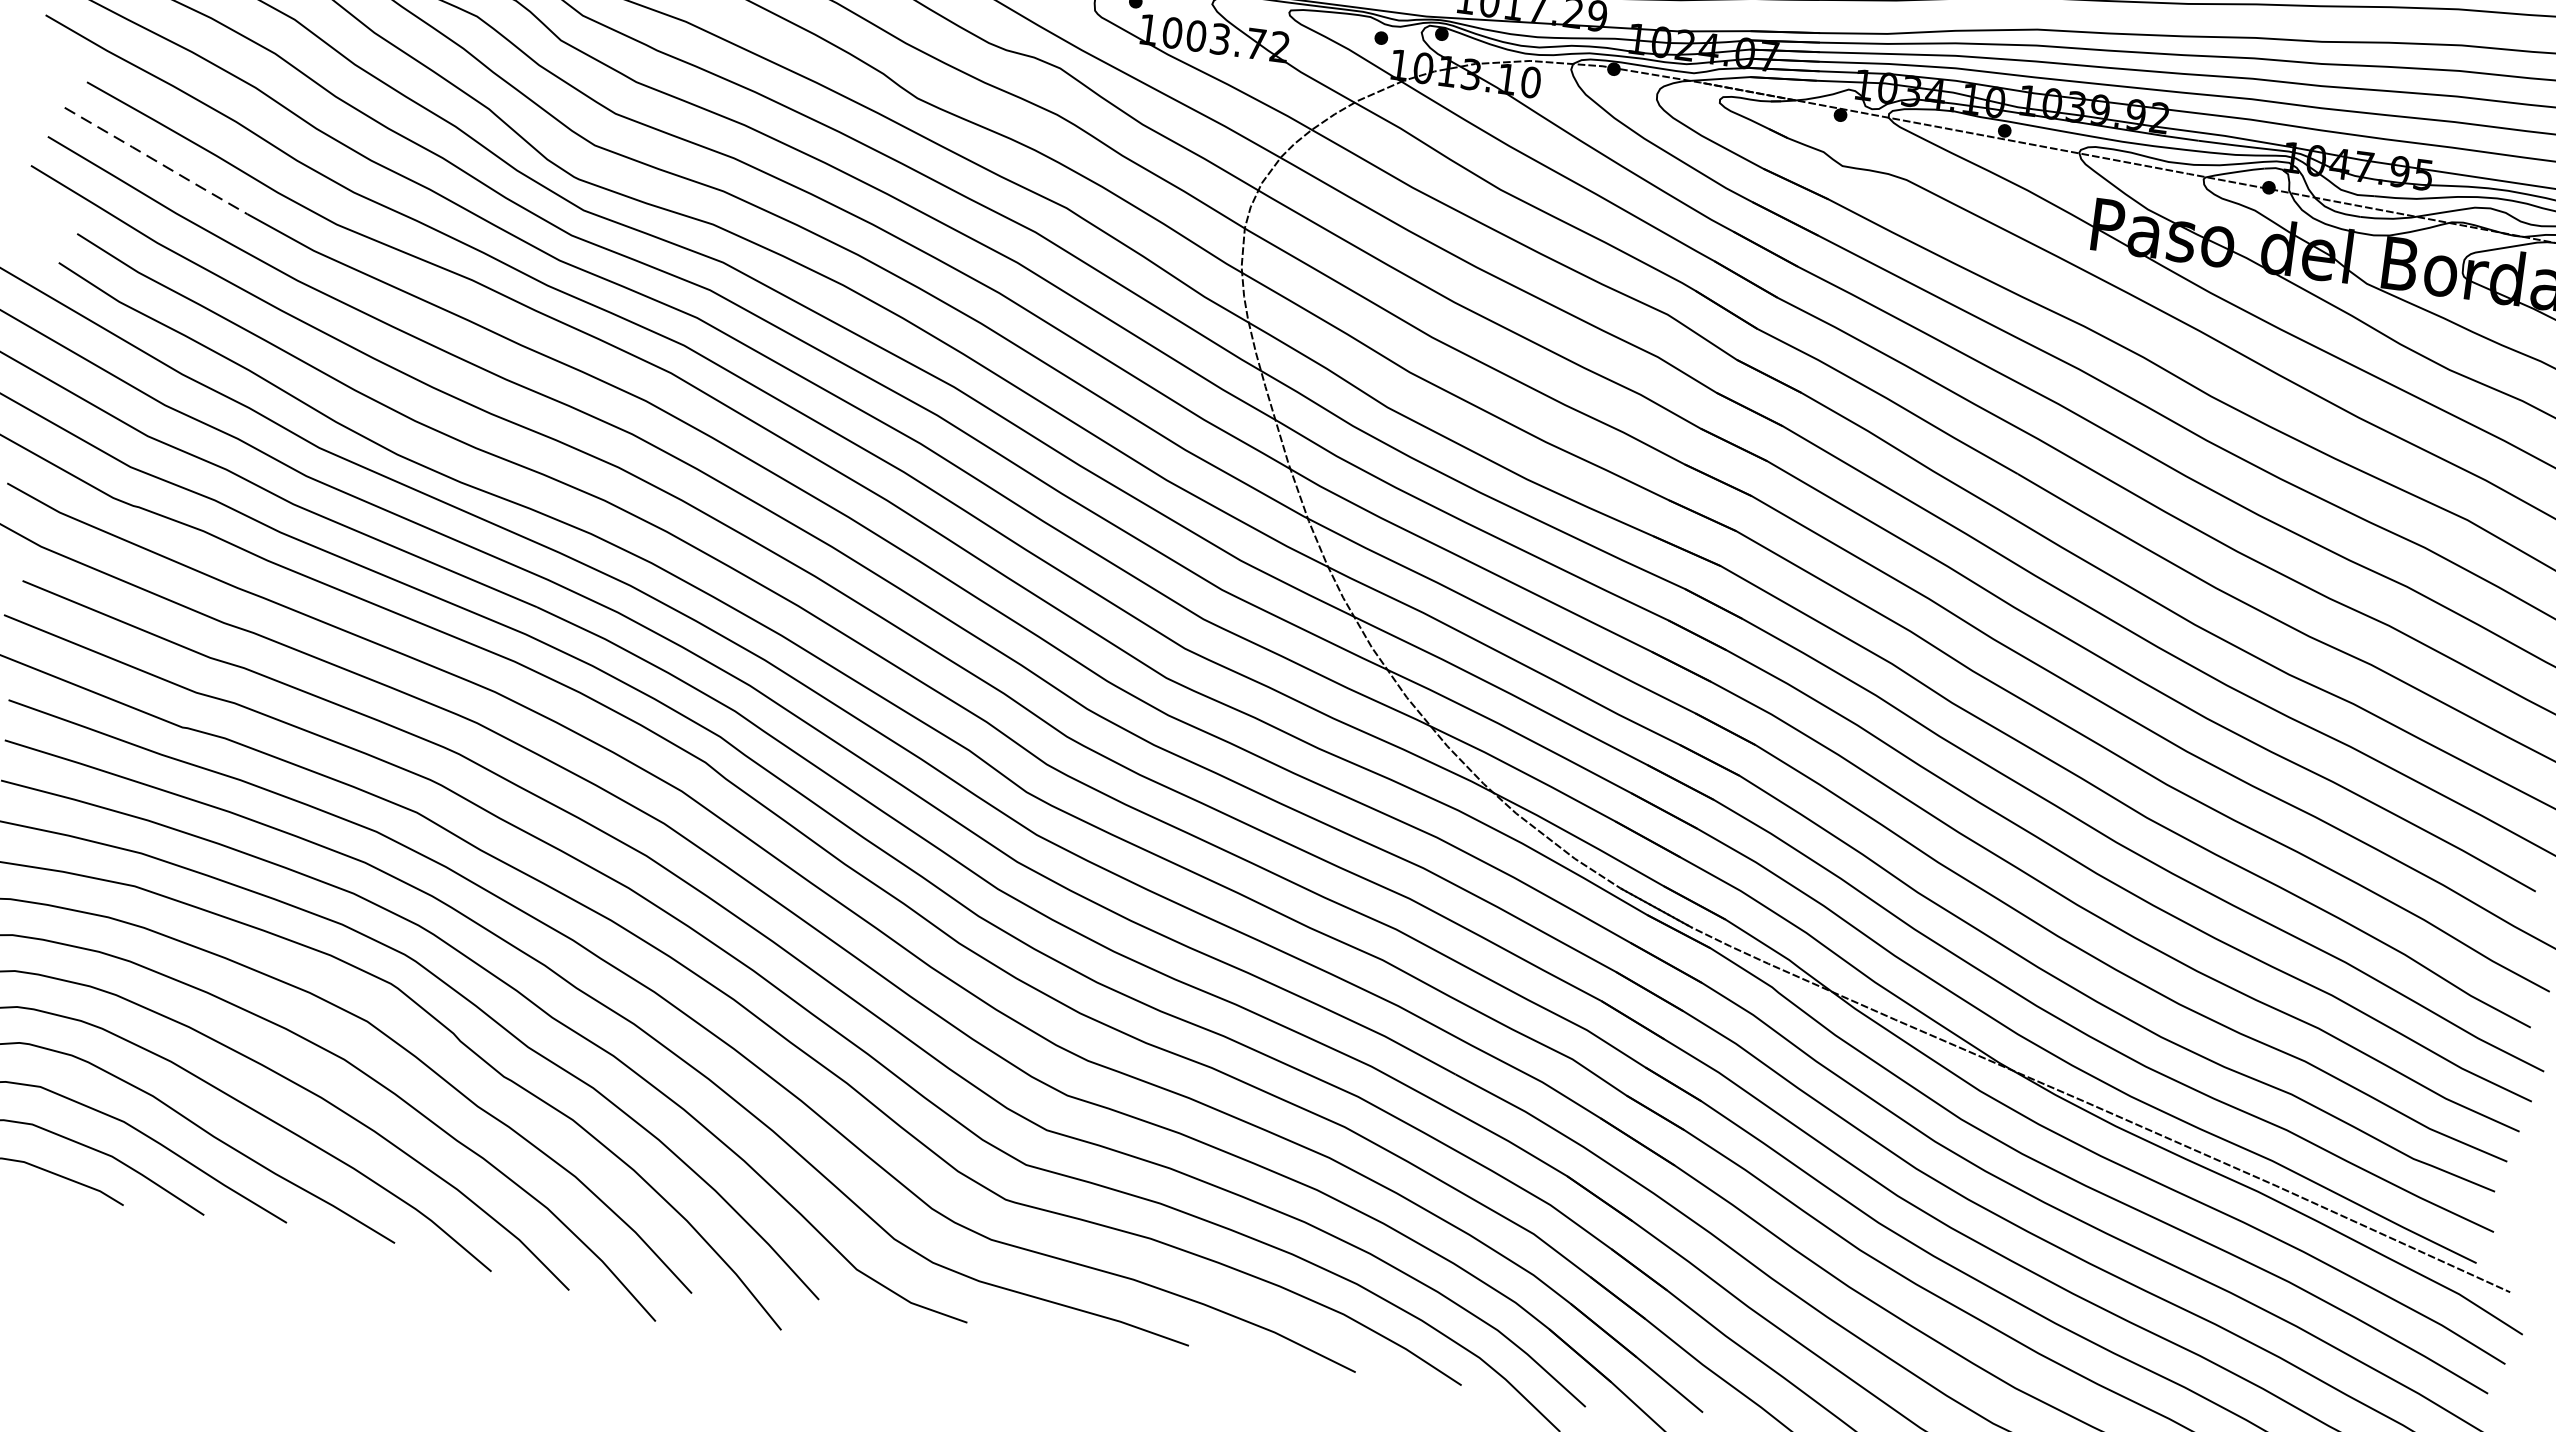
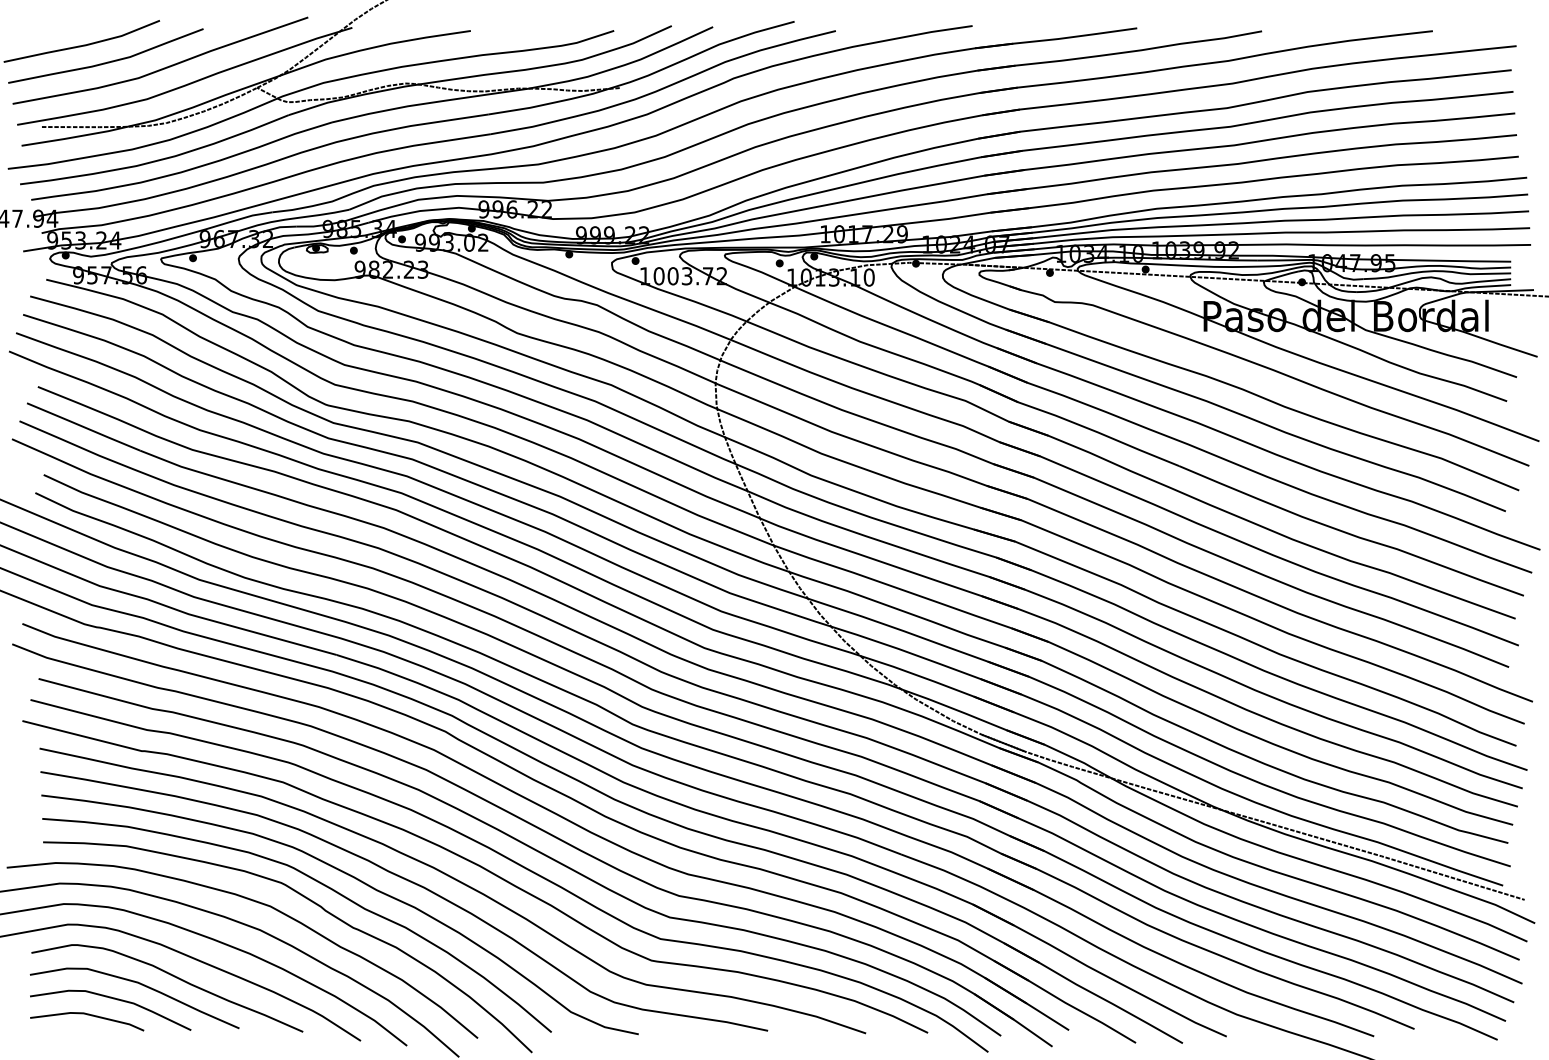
line: (155, 160) -> (83, 426), dashed -> solid

